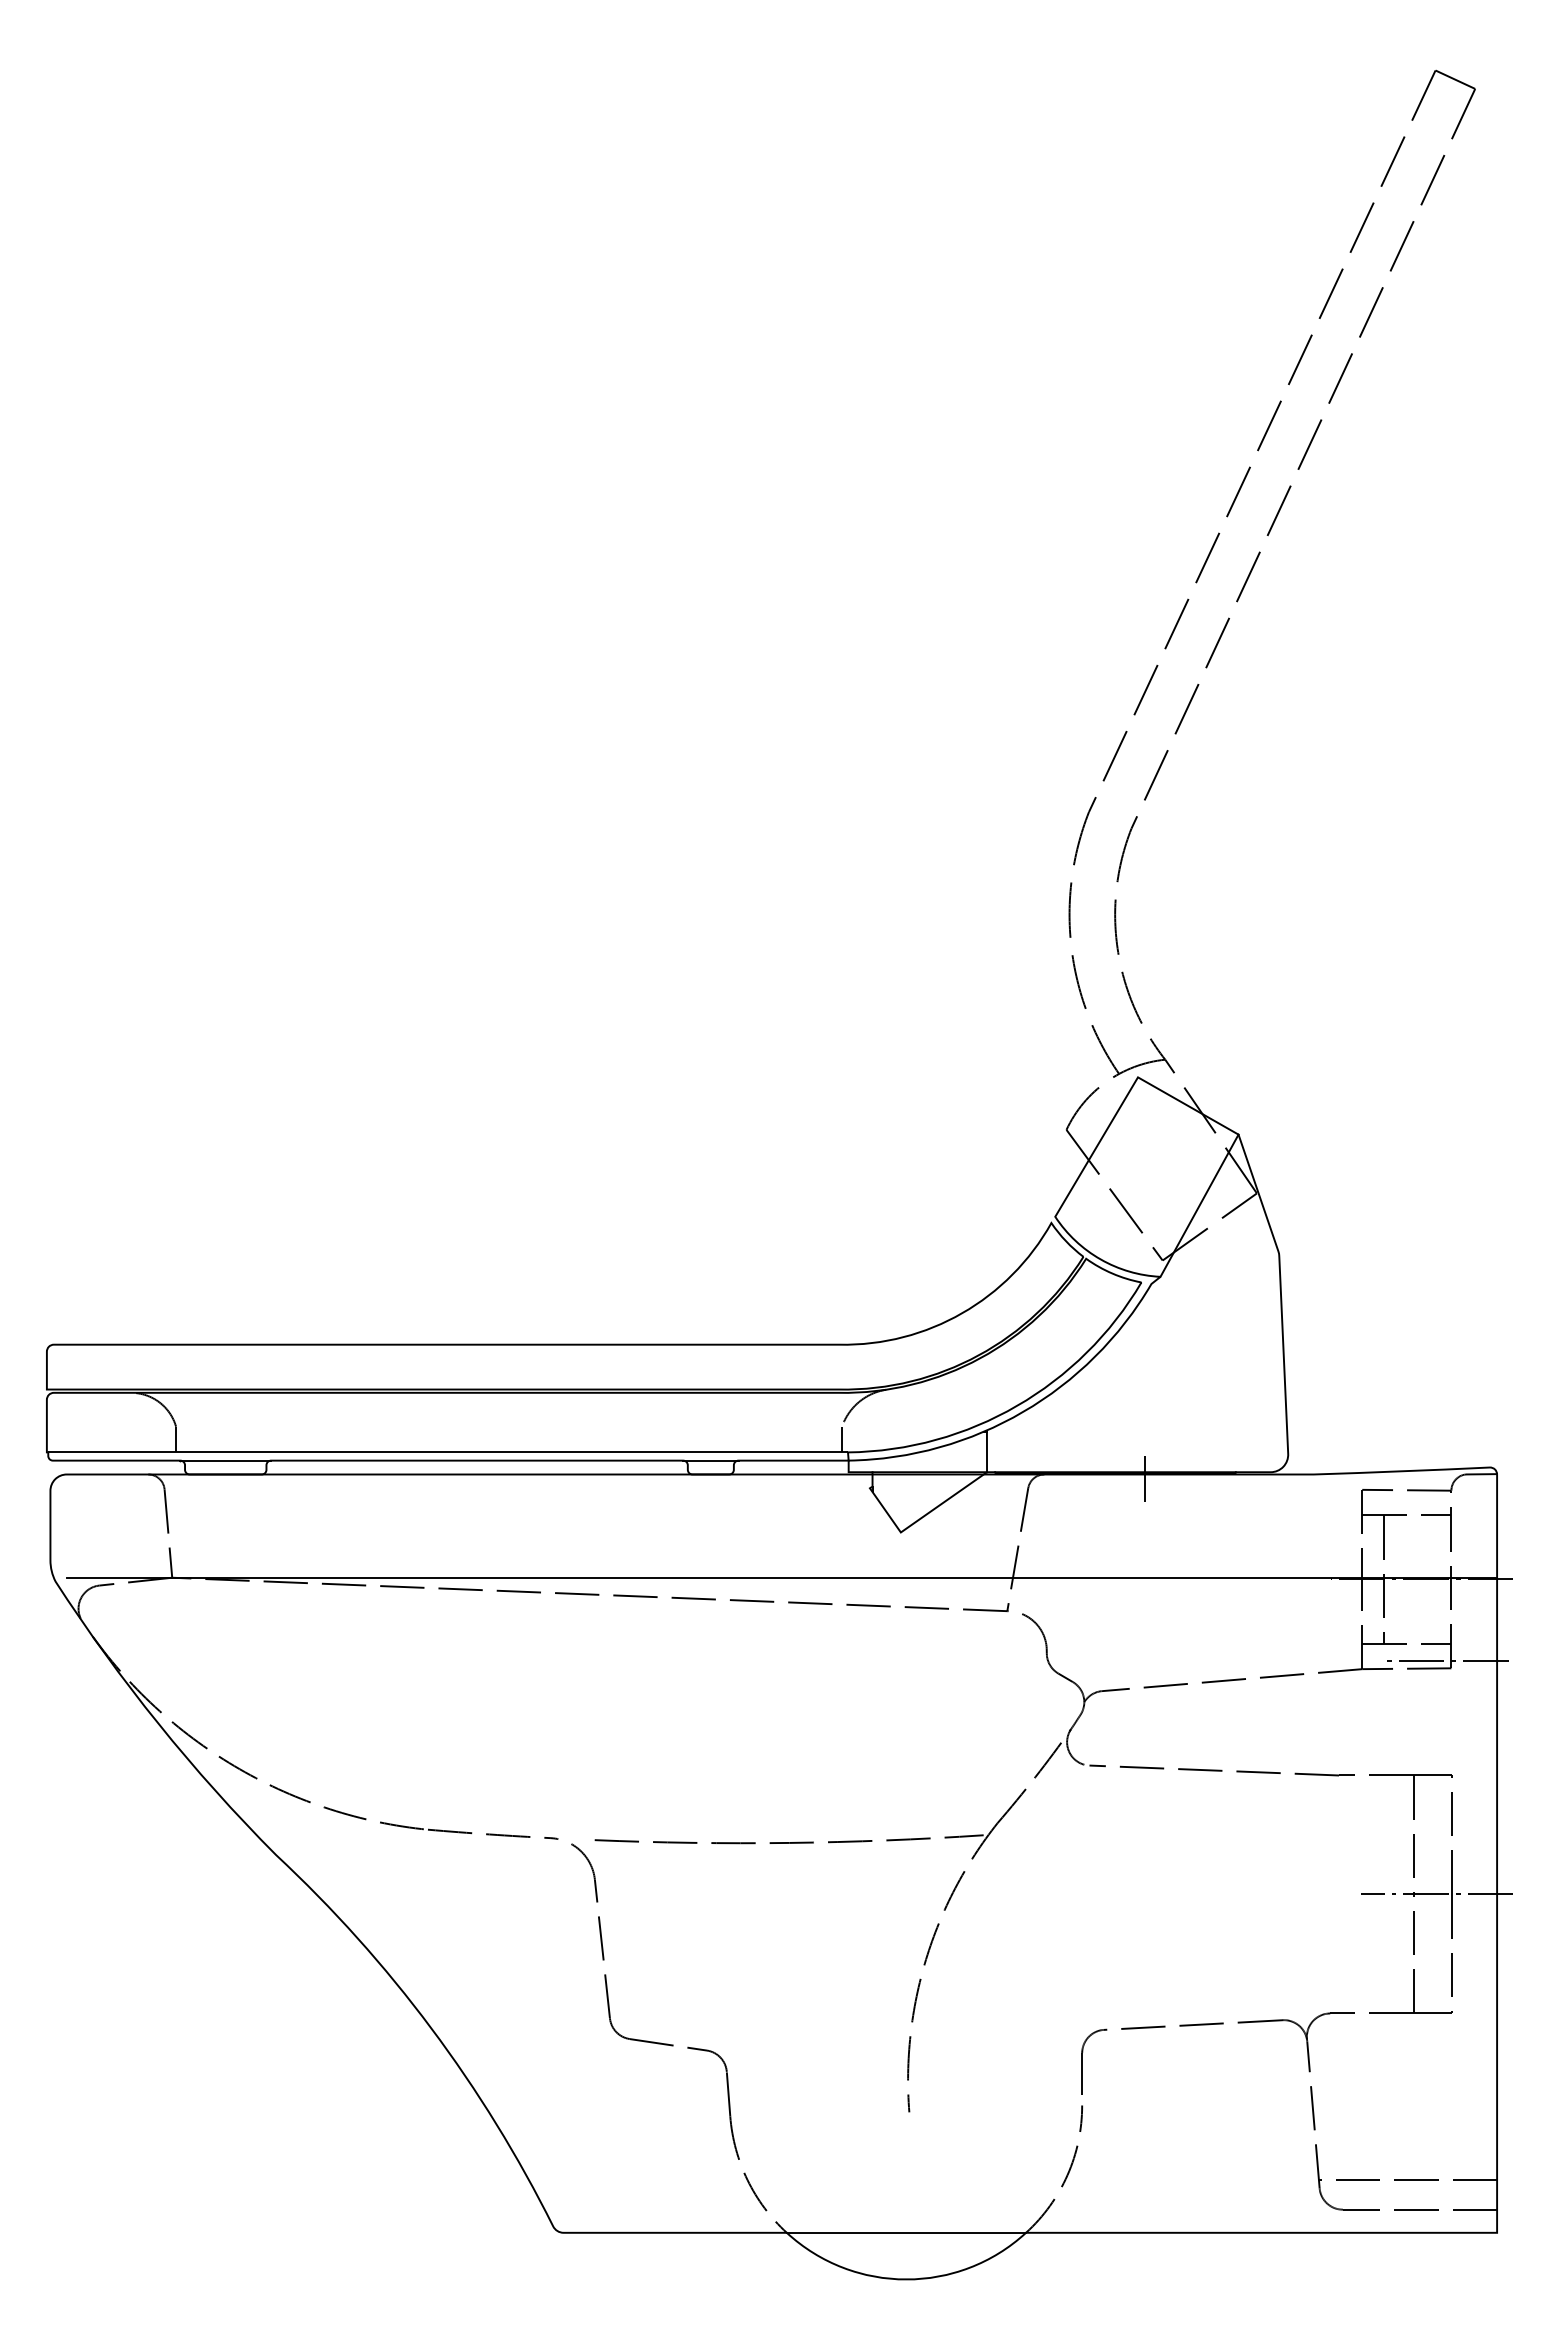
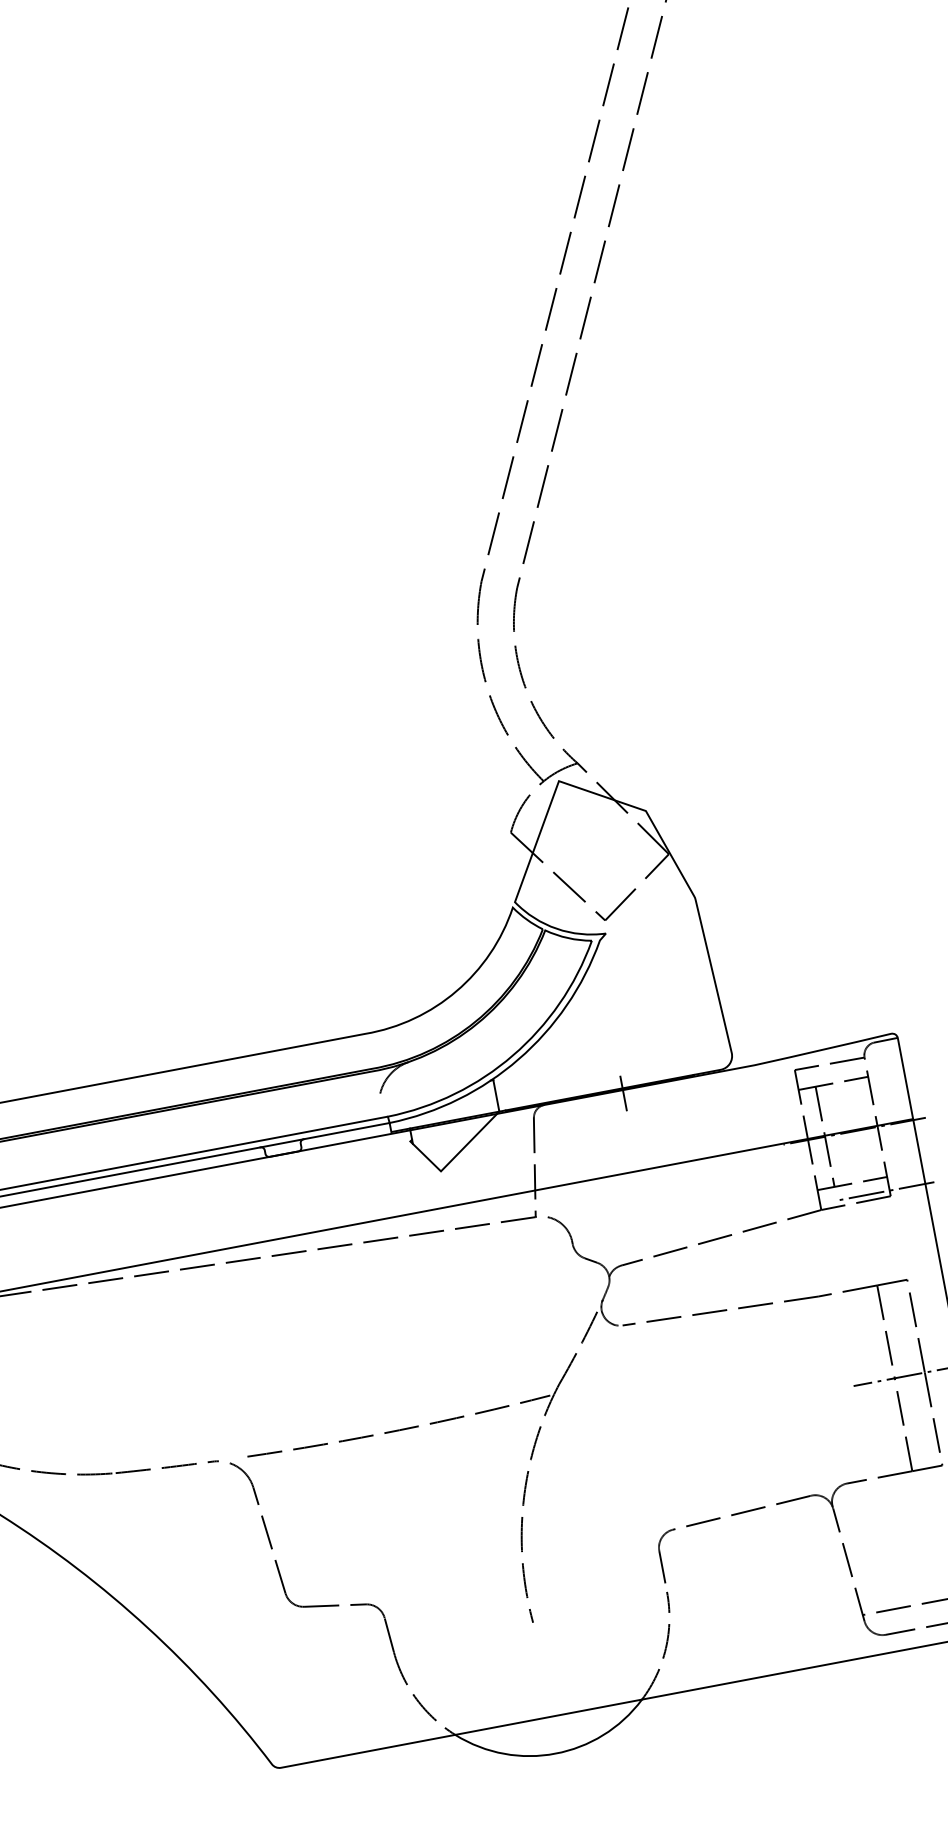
line: (1199, 1205) -> (625, 872), removed
line: (842, 1439) -> (381, 1107), removed

